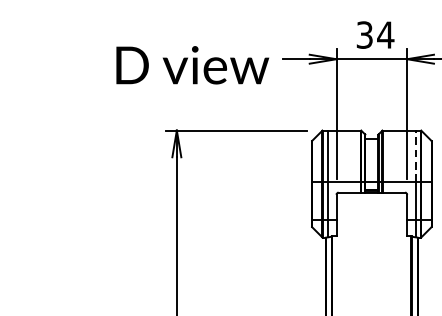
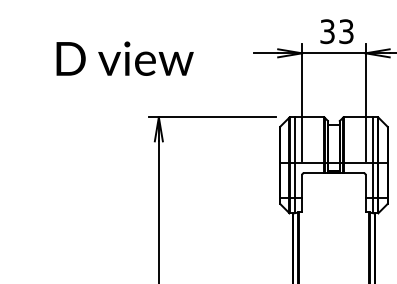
text: (385, 34) -> (346, 31), 34 -> 33
text: (192, 64) -> (124, 58), moved
line: (415, 155) -> (373, 139), dashed -> solid

